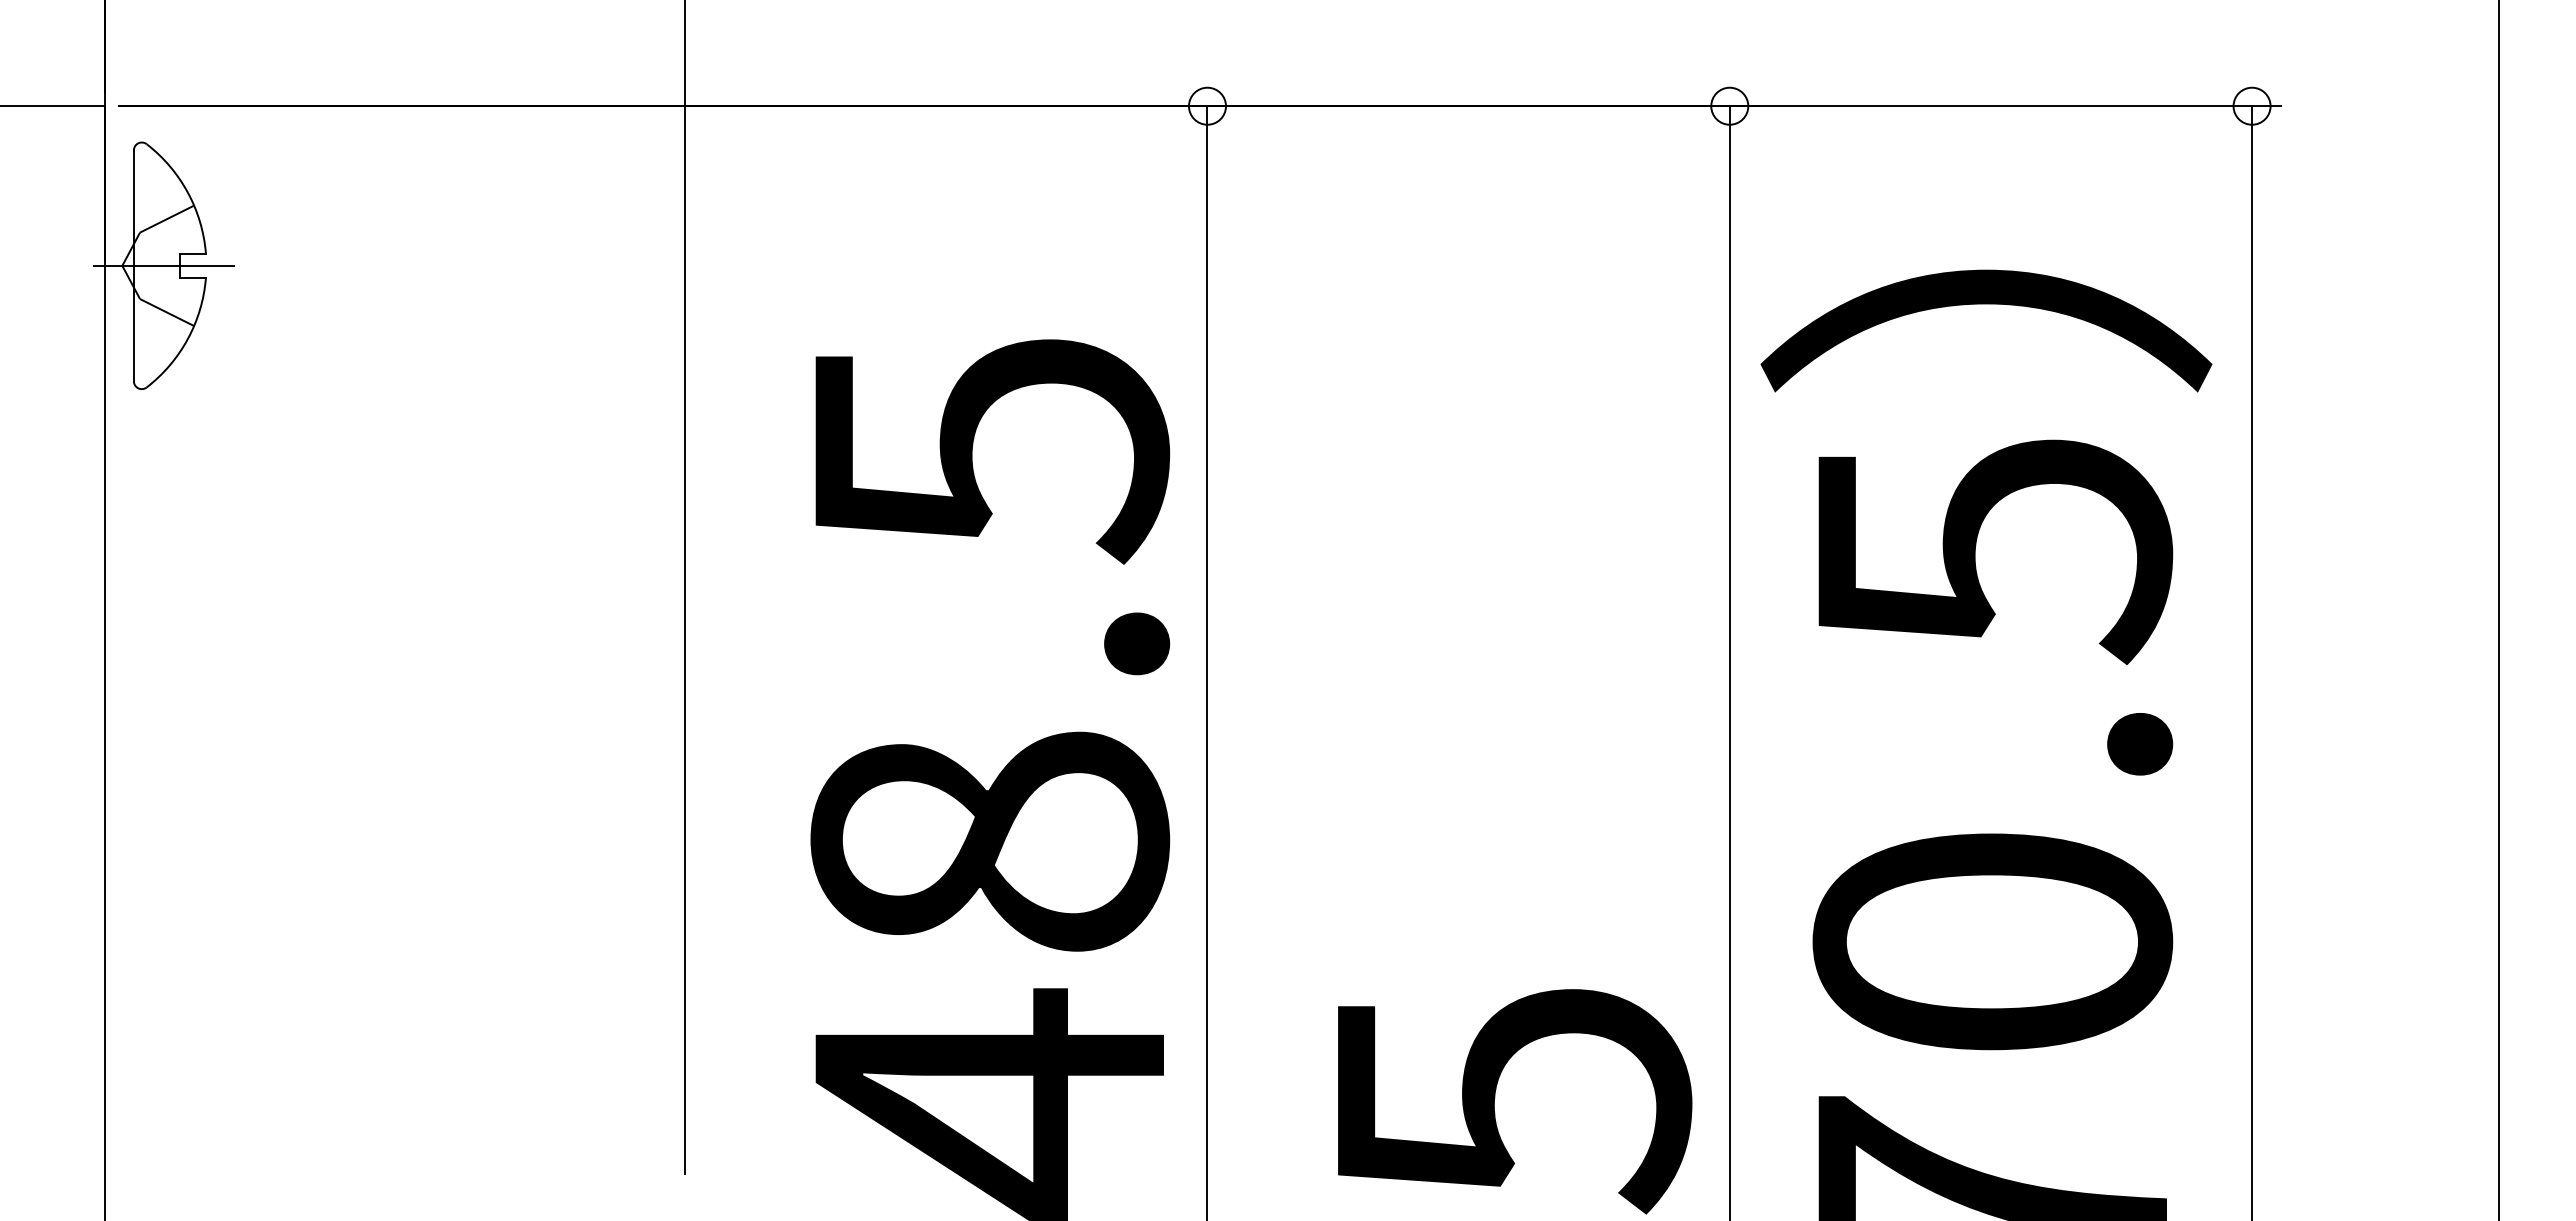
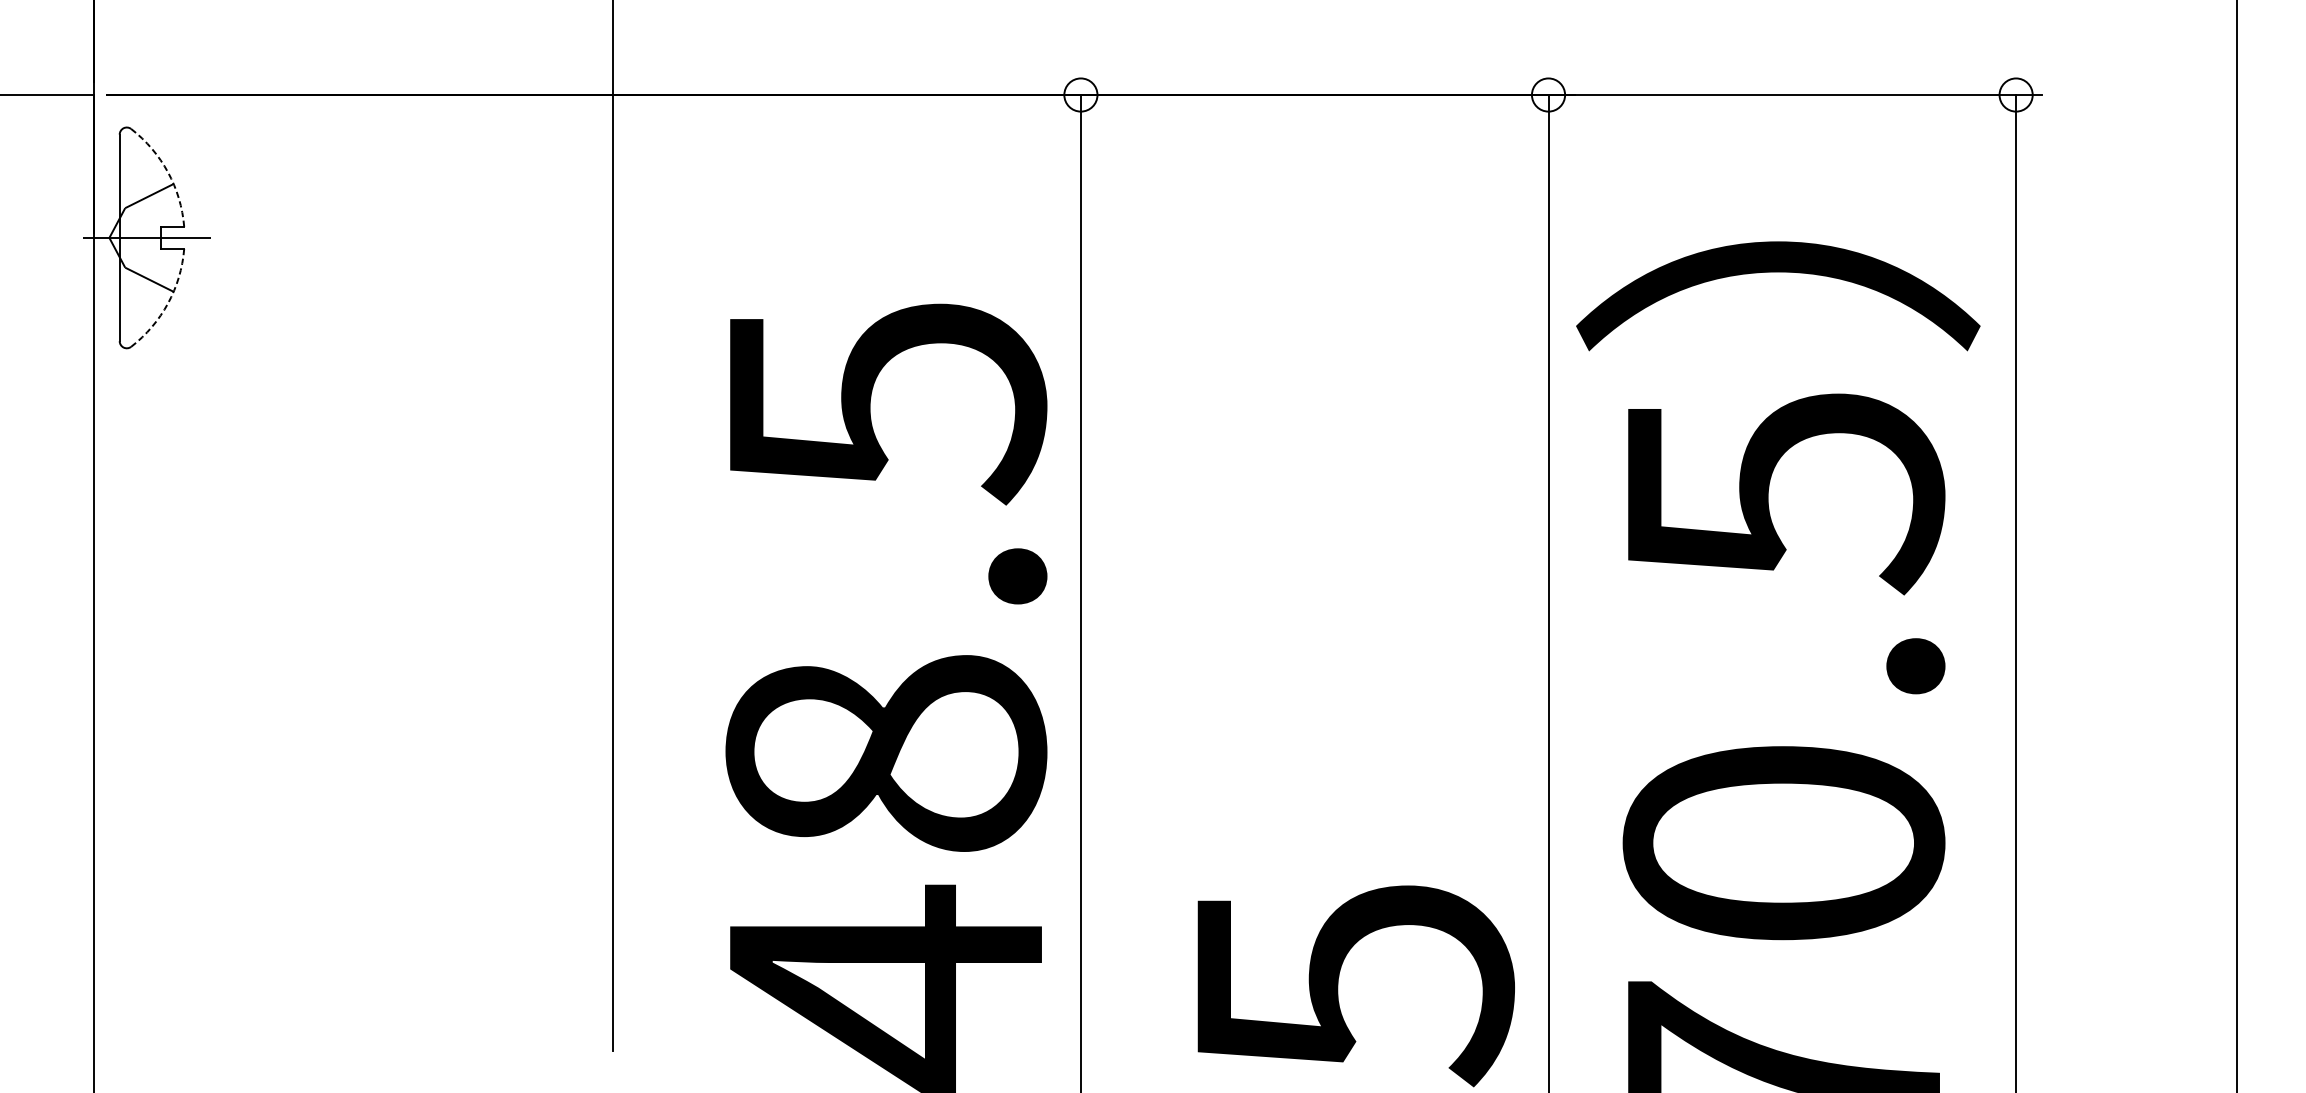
arc: (187, 192) -> (167, 172), solid -> dashed
arc: (187, 339) -> (167, 303), solid -> dashed

